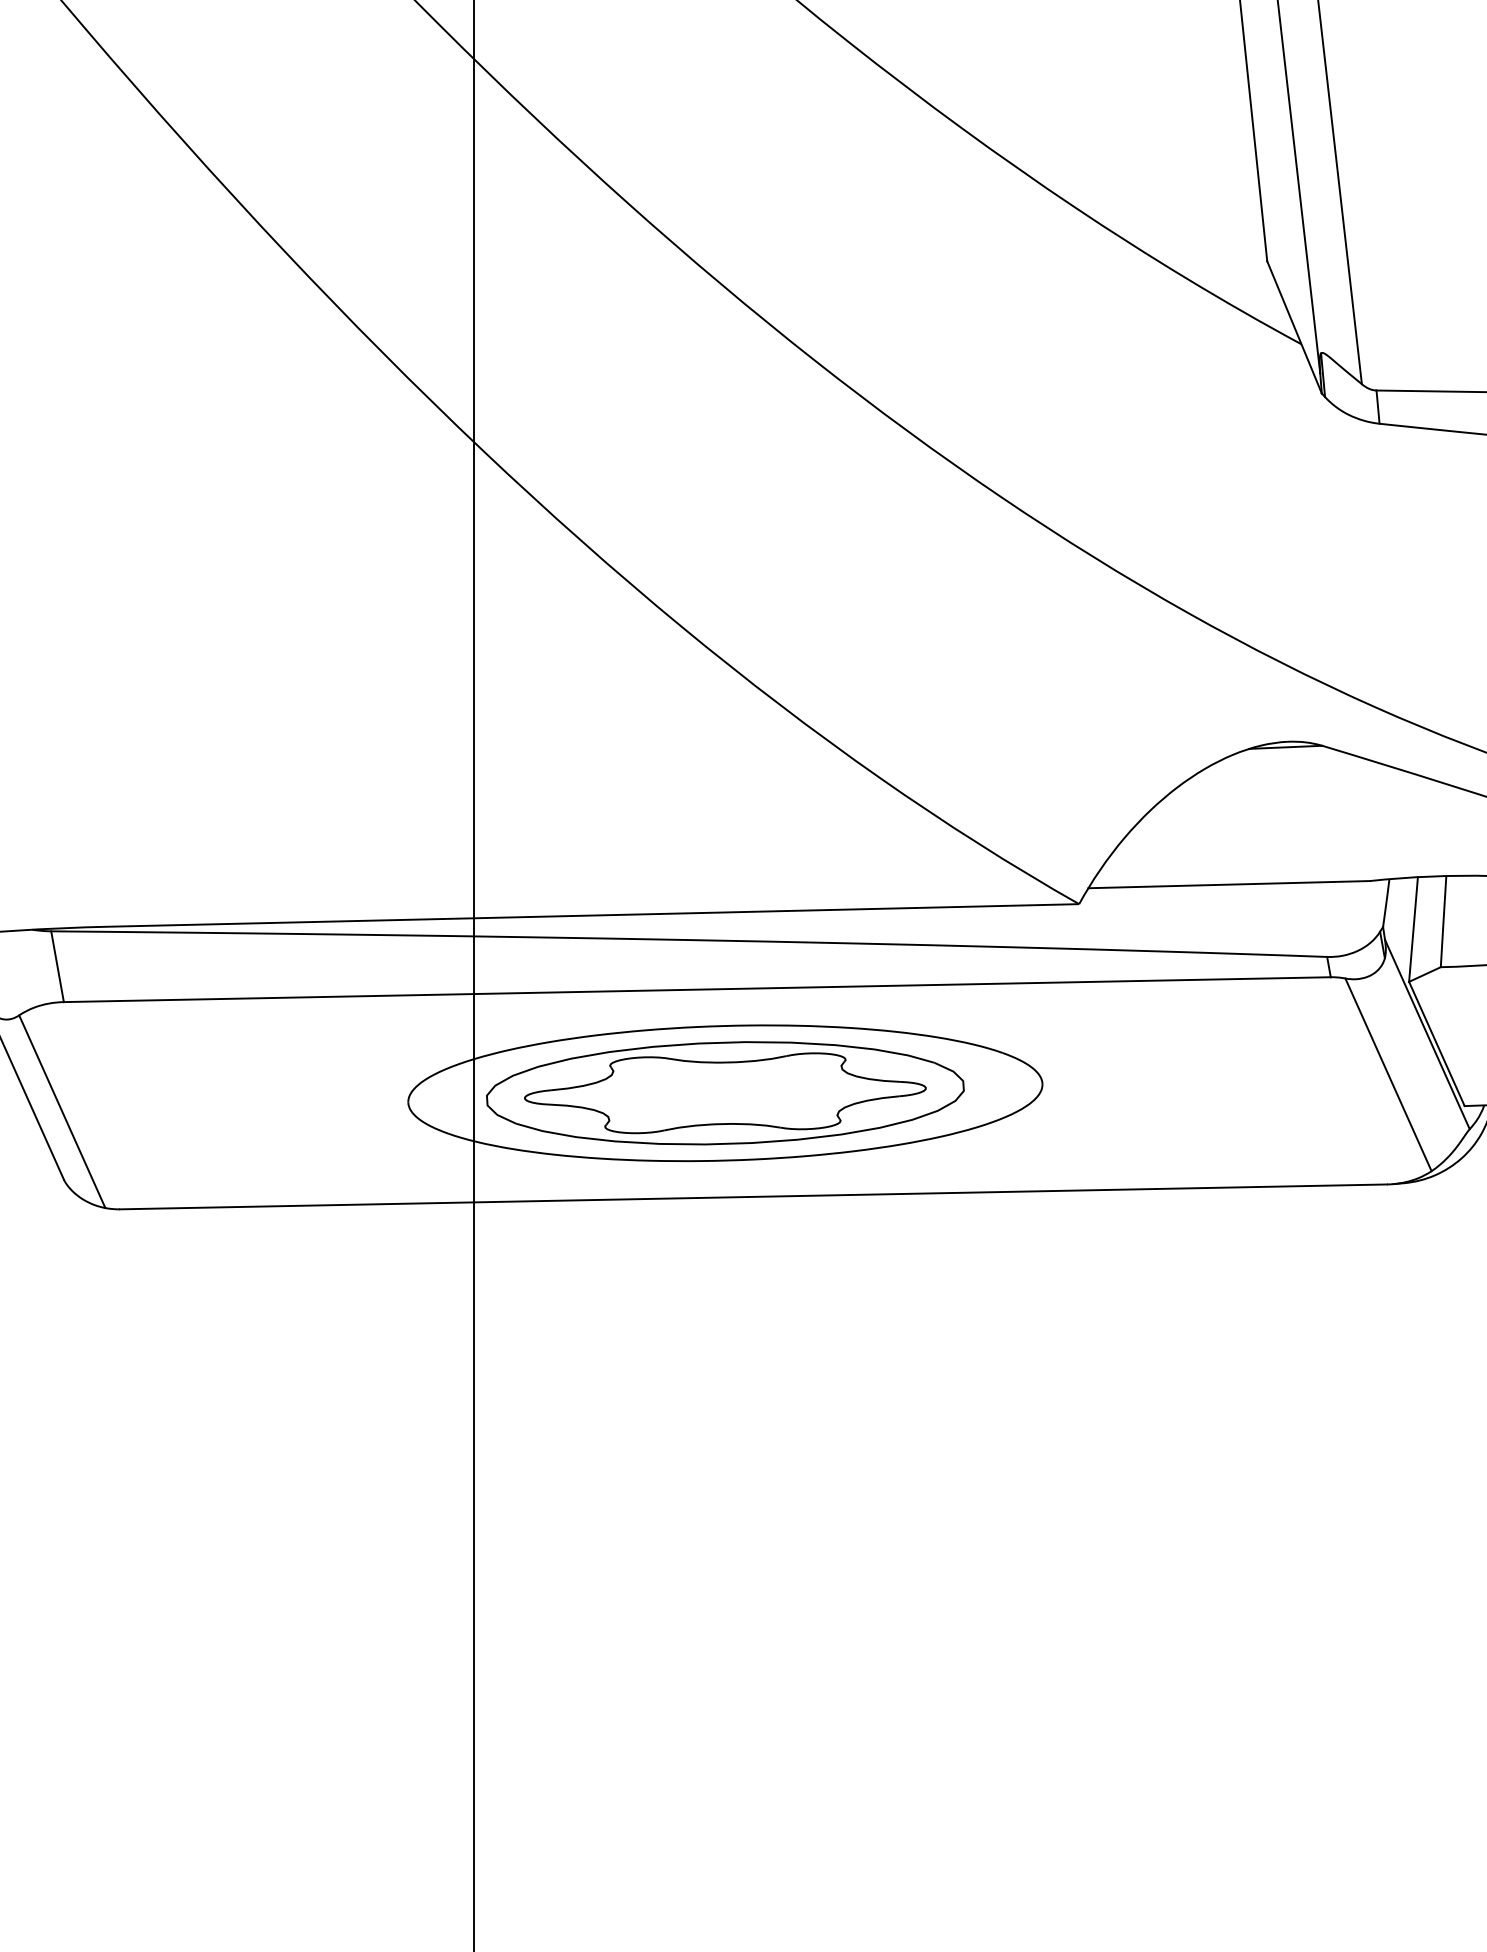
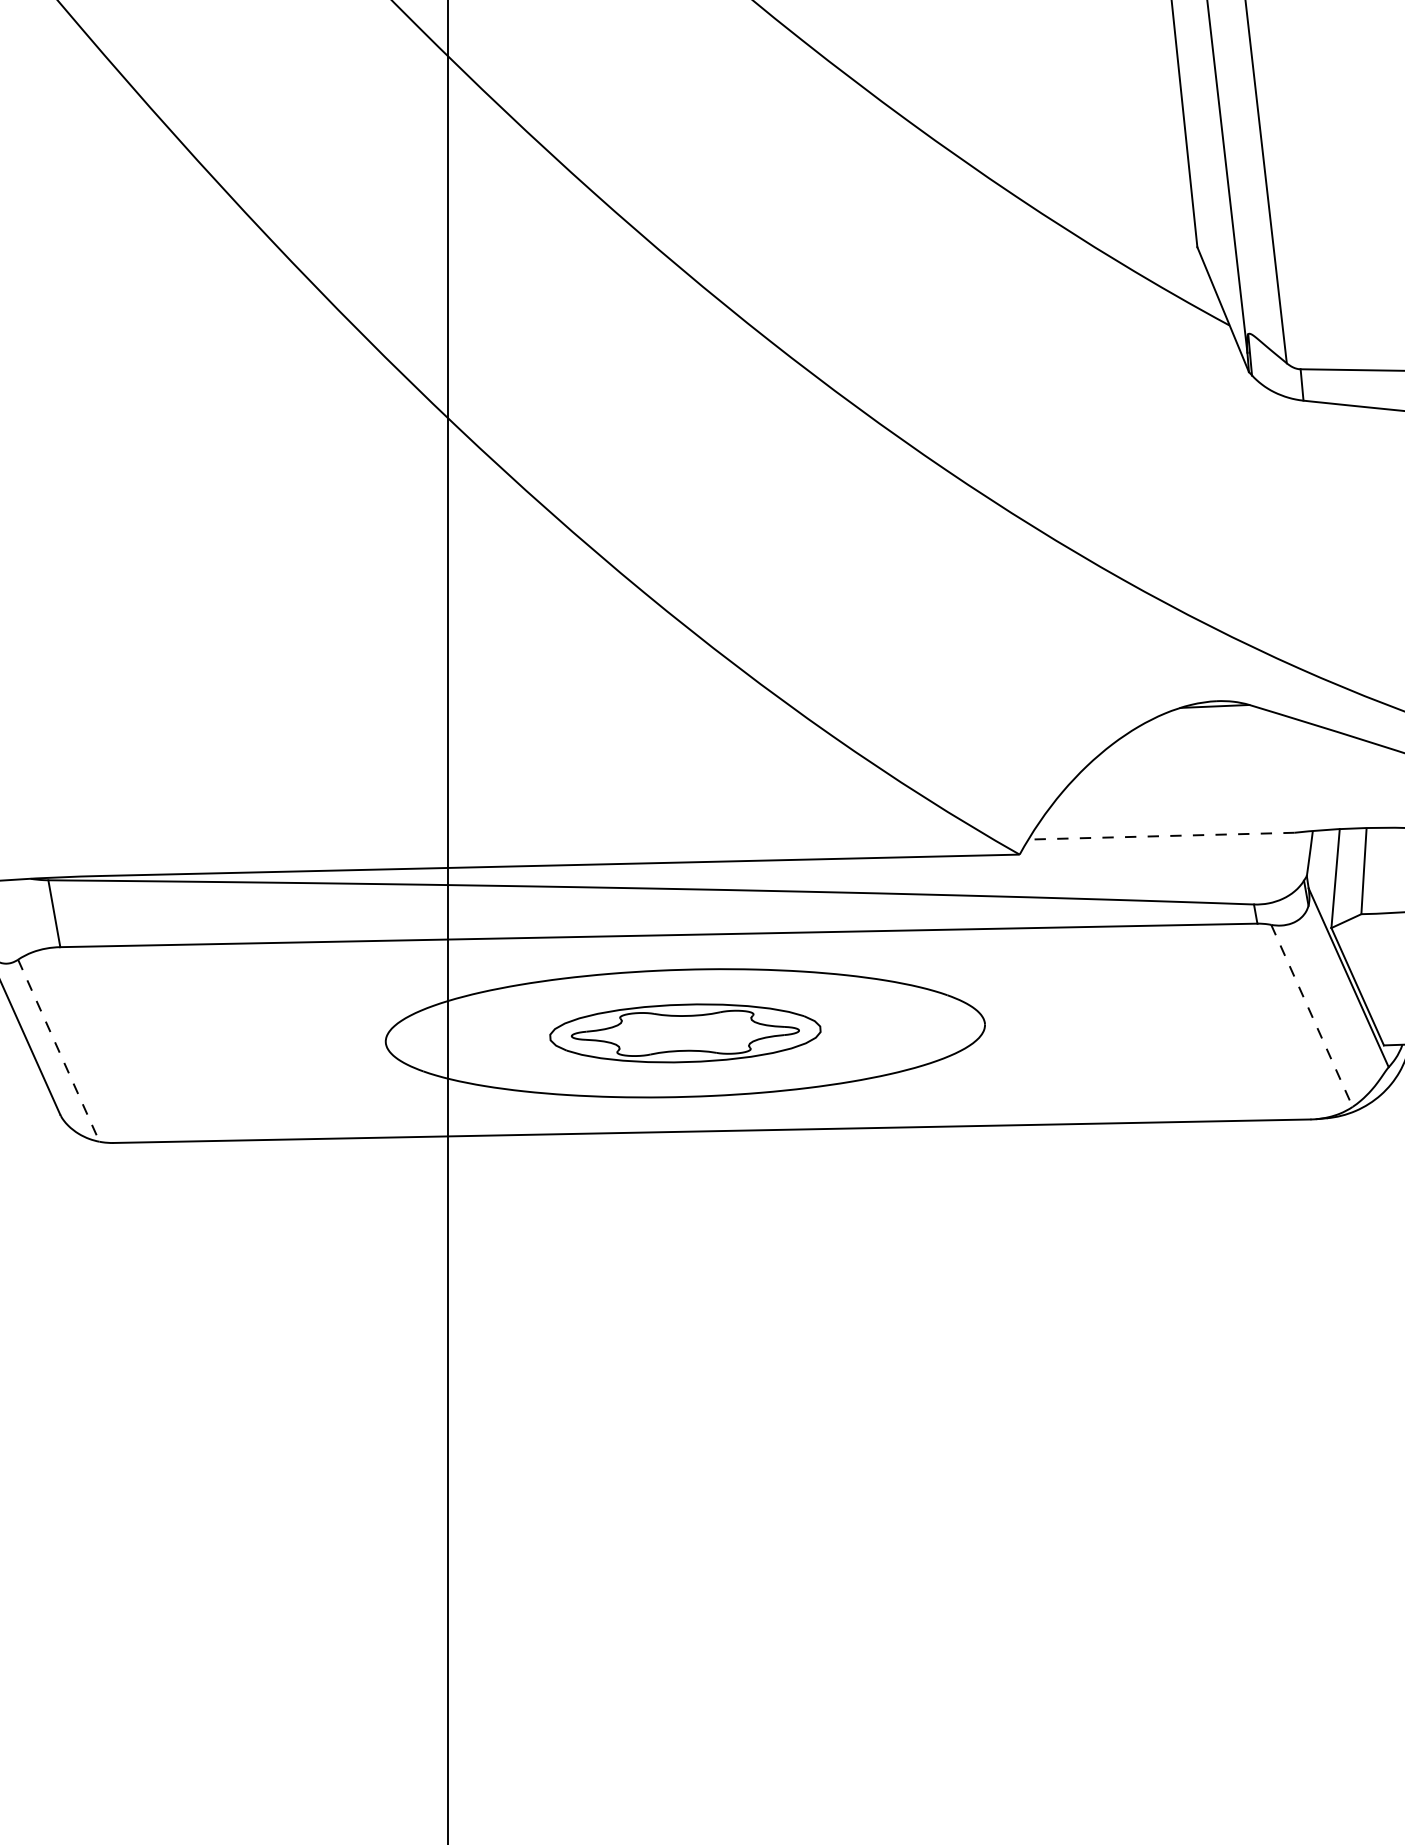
line: (1229, 884) -> (1161, 836), solid -> dashed
line: (1388, 1074) -> (1311, 1015), solid -> dashed
part: (725, 1093) -> (685, 1033), size x0.6
line: (62, 1111) -> (59, 1050), solid -> dashed

